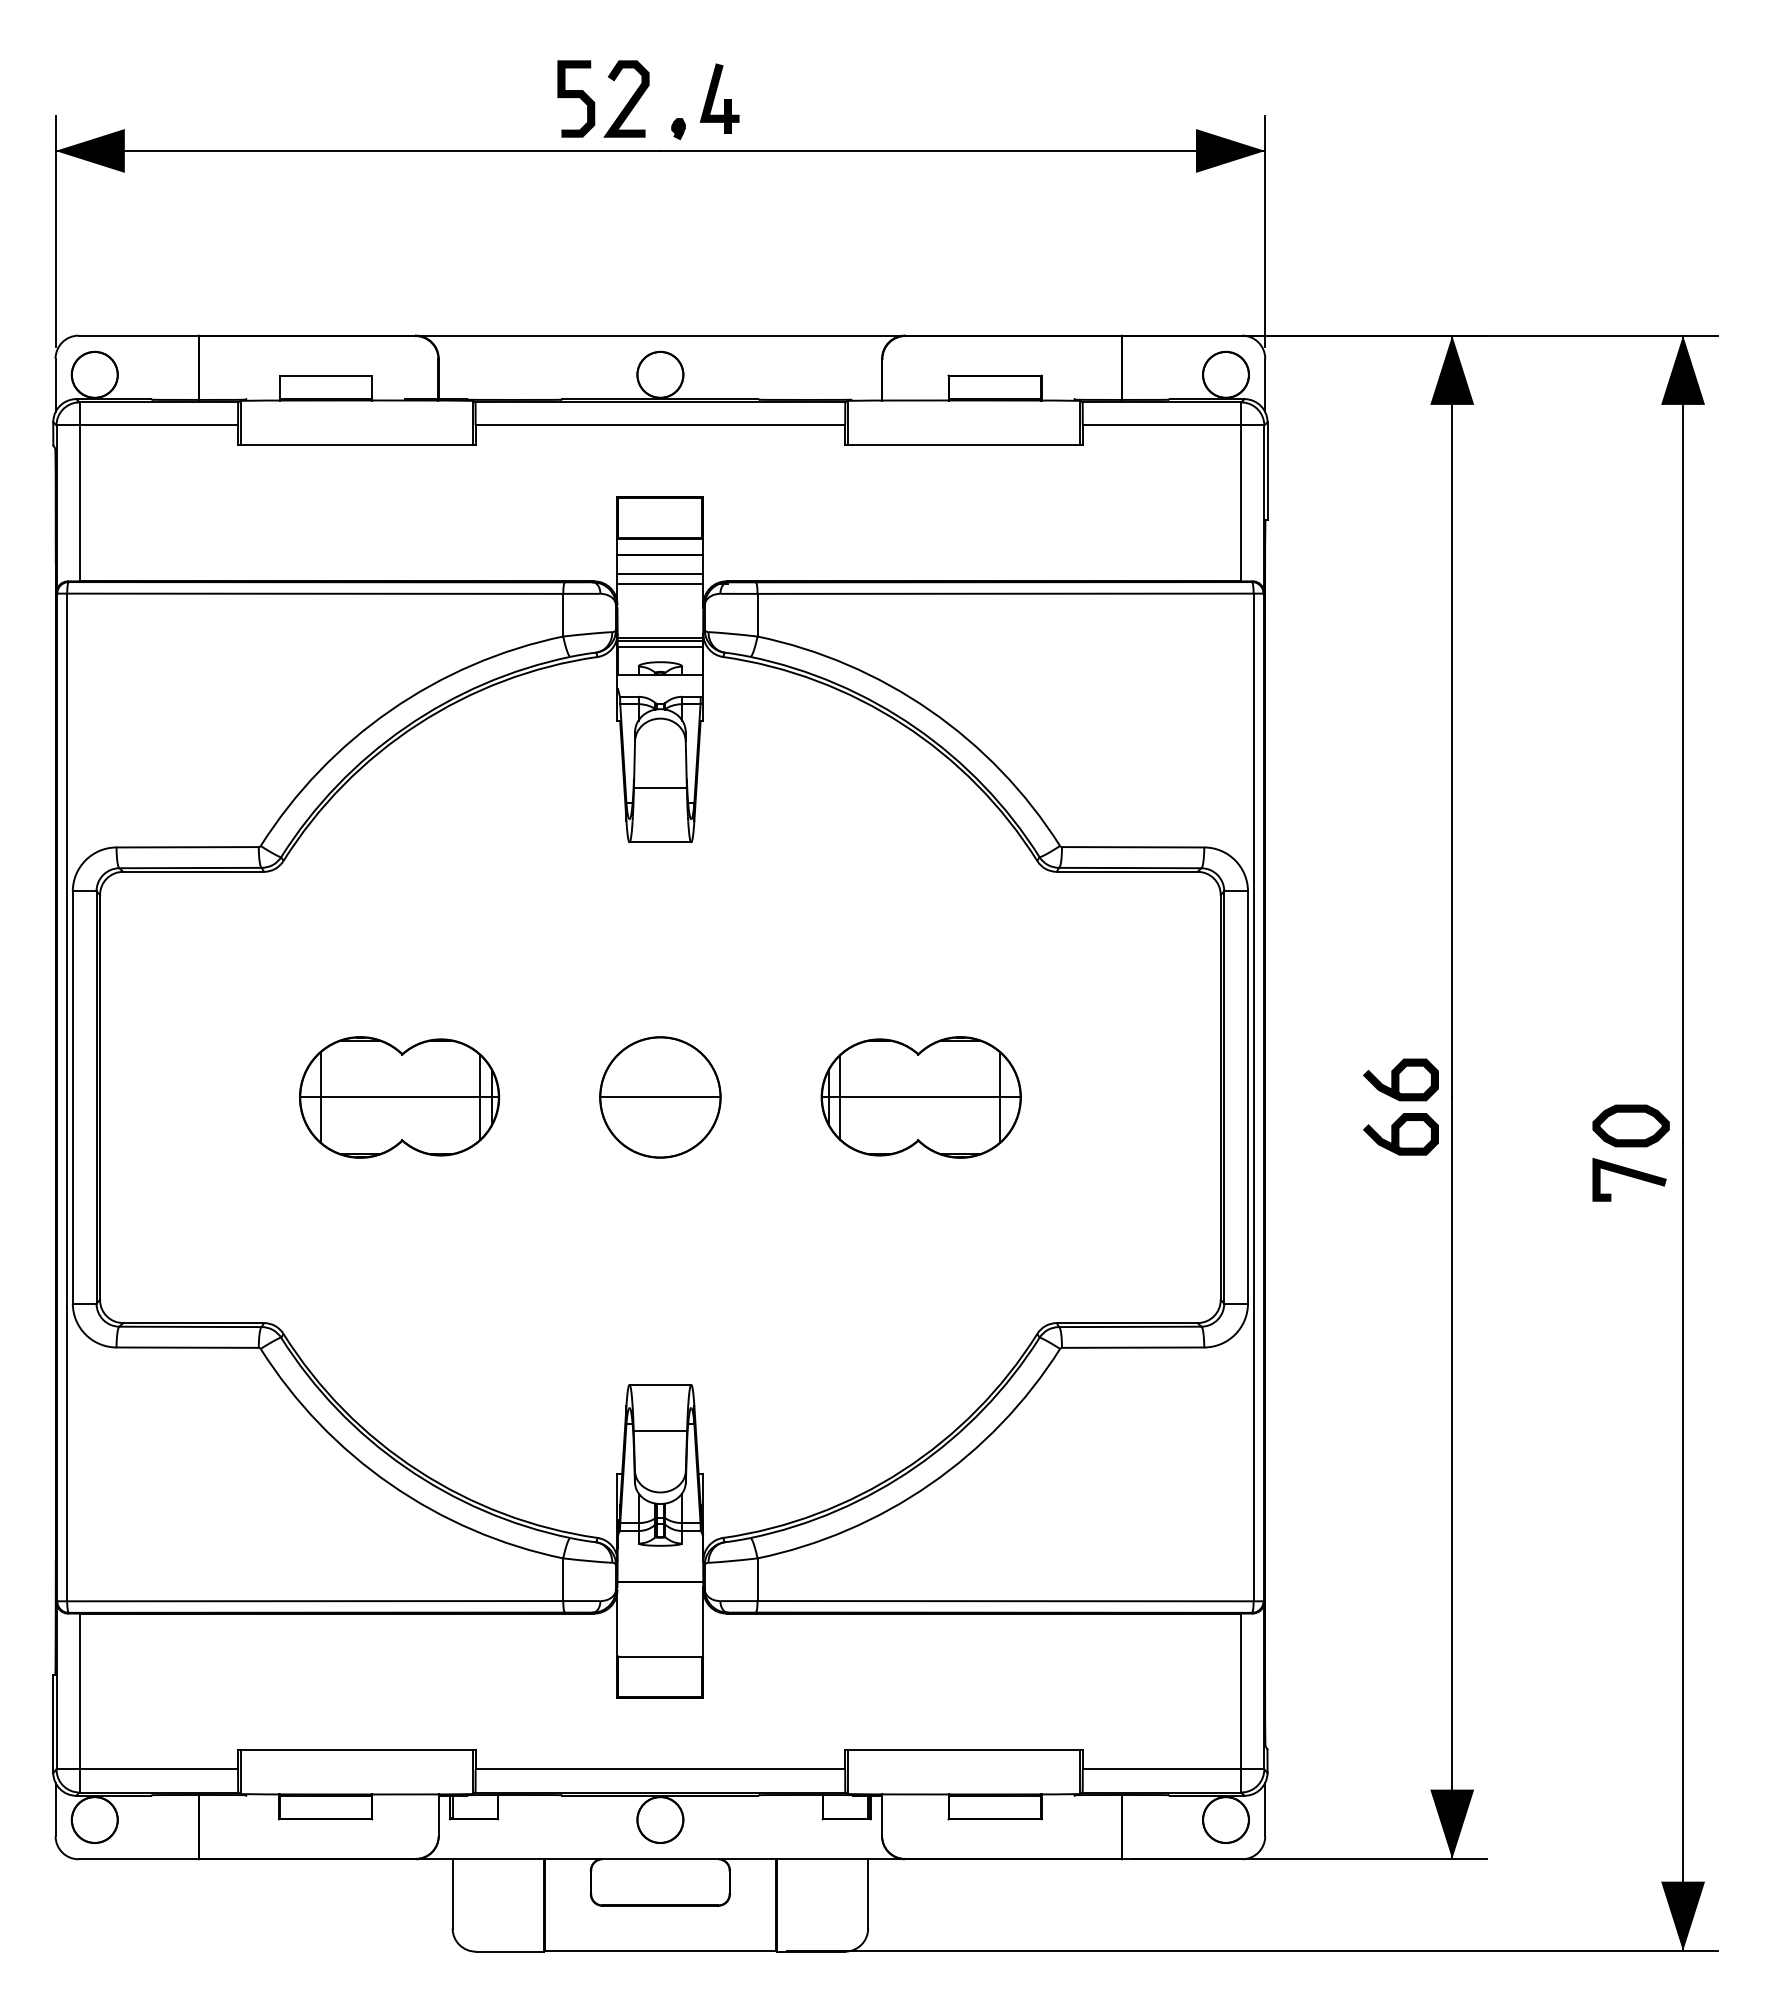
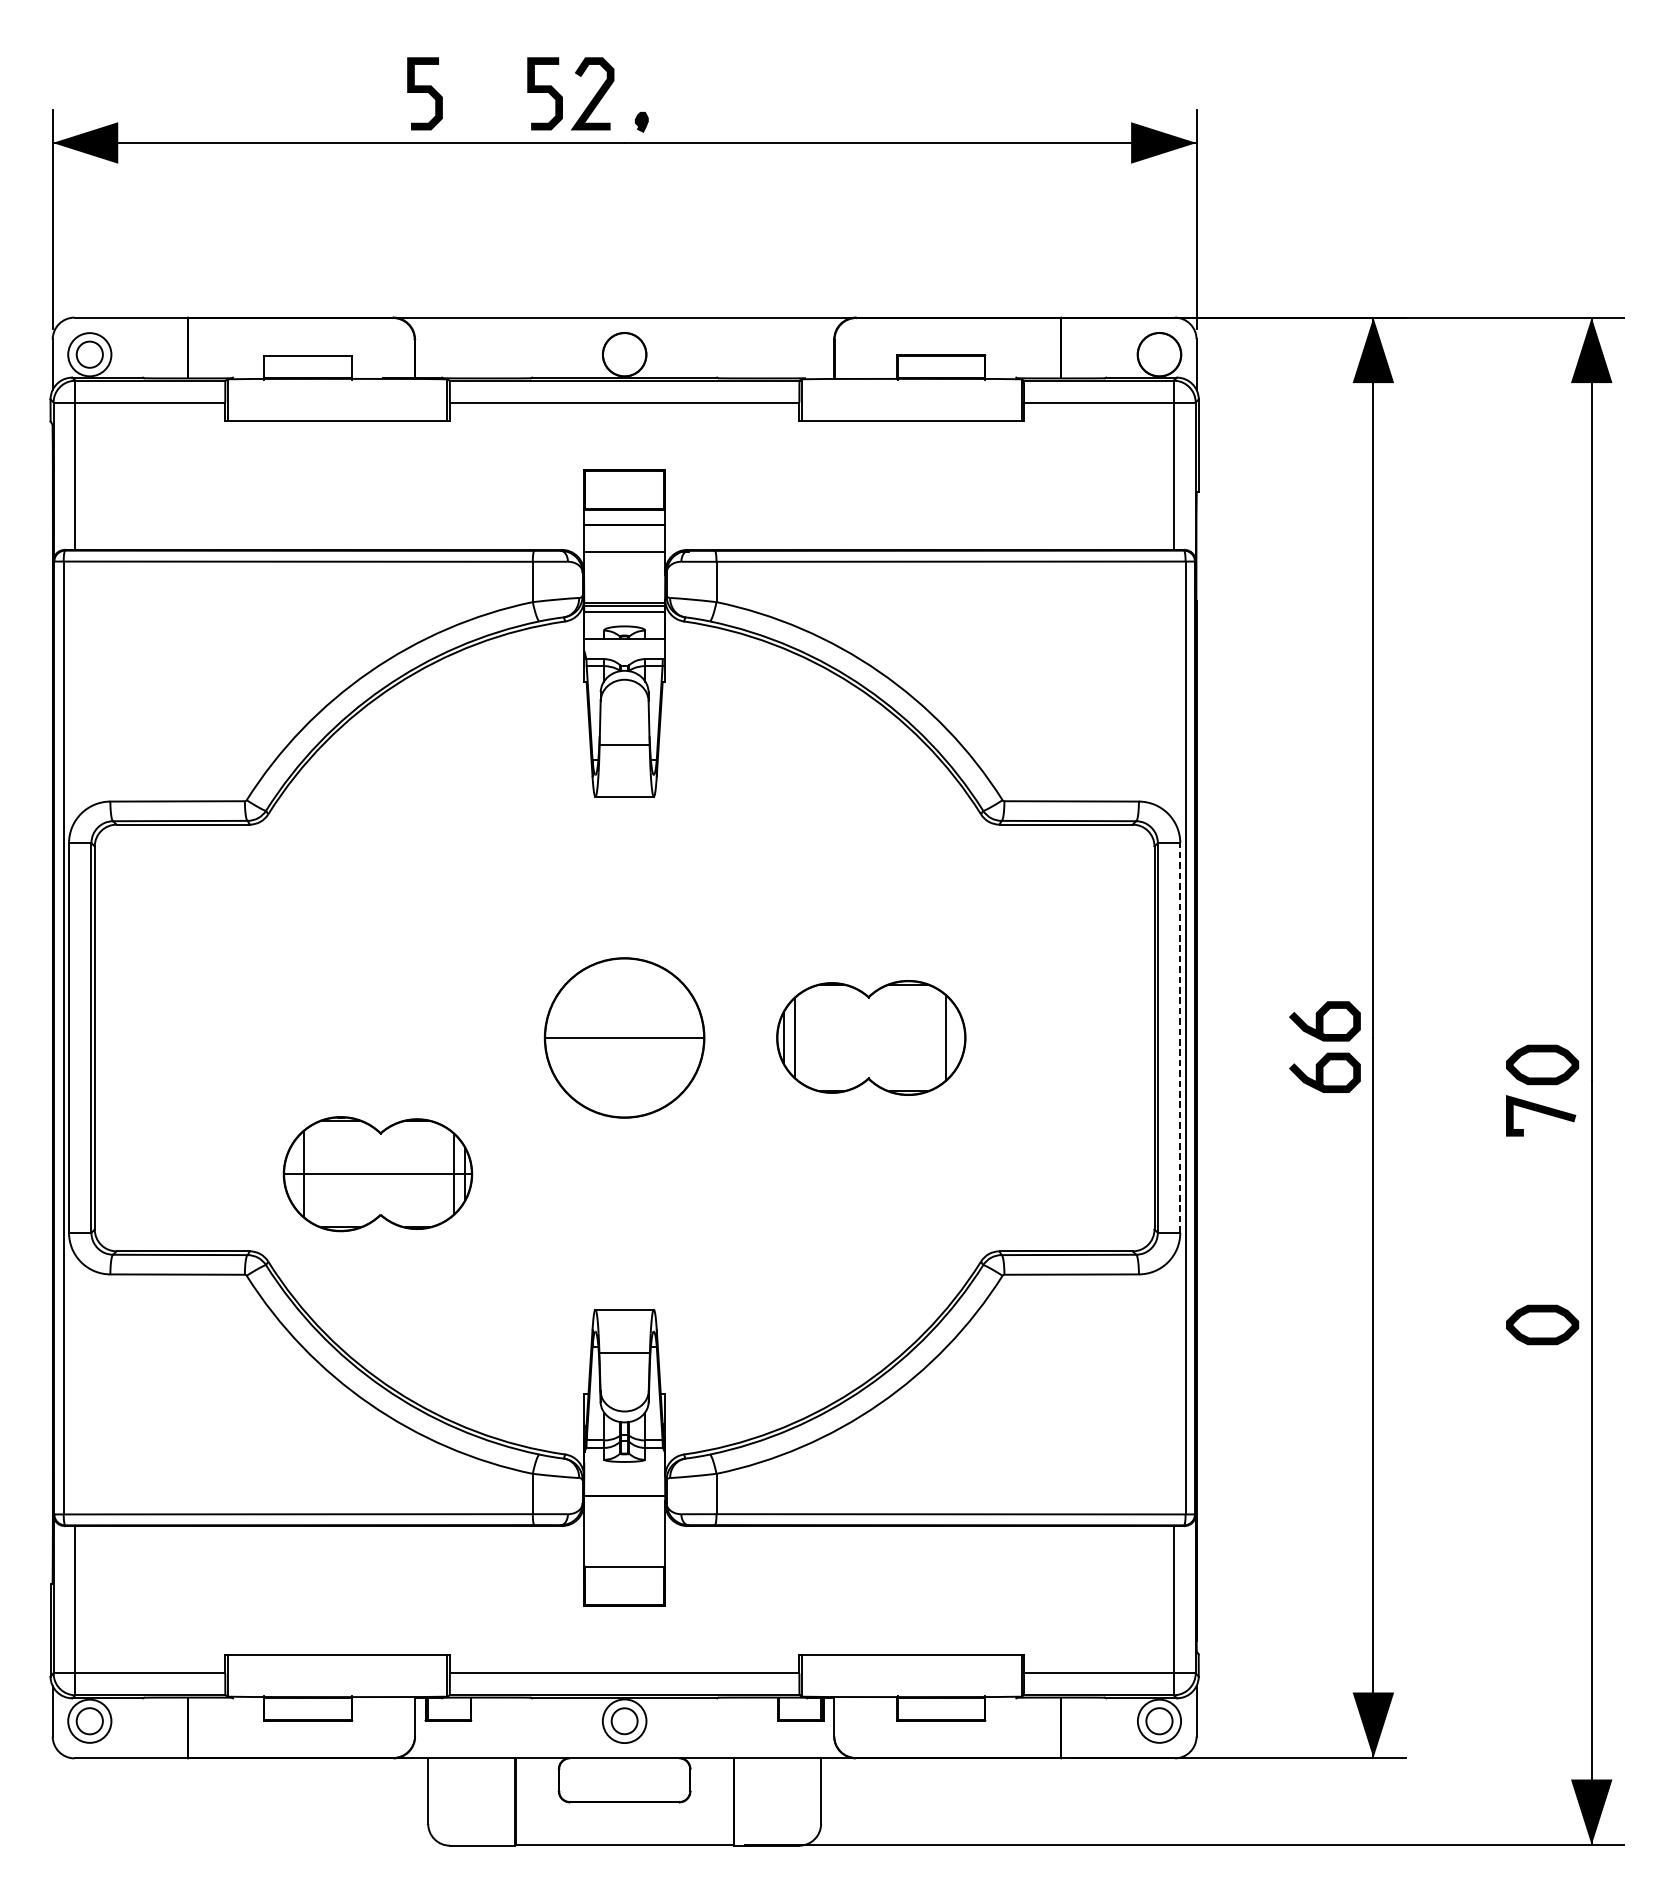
curve: (449, 97) -> (425, 92), added
part: (719, 98) -> (680, 93), removed
circle: (94, 374) -> (89, 354), size x0.6
line: (660, 573) -> (624, 542), removed
line: (1248, 1096) -> (1180, 1037), solid -> dashed
part: (399, 1097) -> (377, 1174), moved
part: (660, 1097) -> (624, 1038), size x1.4
line: (921, 1097) -> (871, 1038), removed
part: (1630, 1400) -> (1541, 1324), added
circle: (94, 1819) -> (89, 1720), size x0.6
circle: (660, 1819) -> (624, 1720), size x0.6
circle: (1225, 1819) -> (1159, 1720), size x0.6

